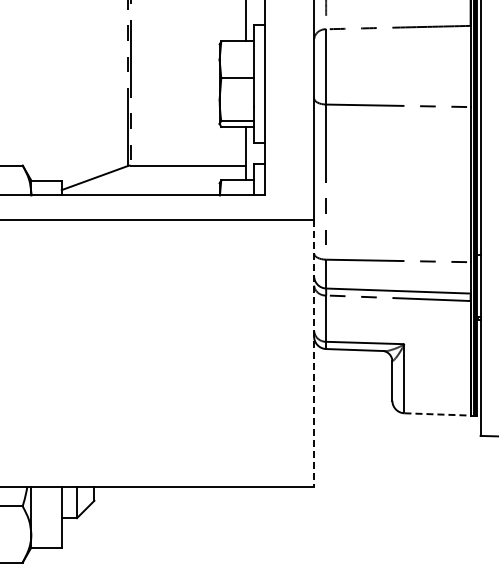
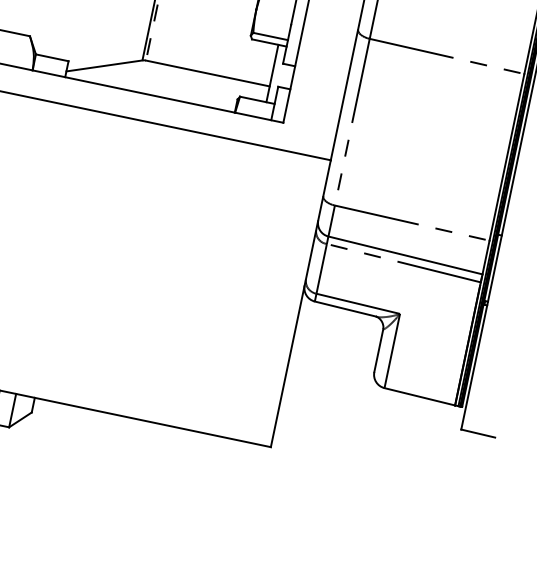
line: (314, 353) -> (301, 303), dashed -> solid
line: (438, 414) -> (420, 397), dashed -> solid

